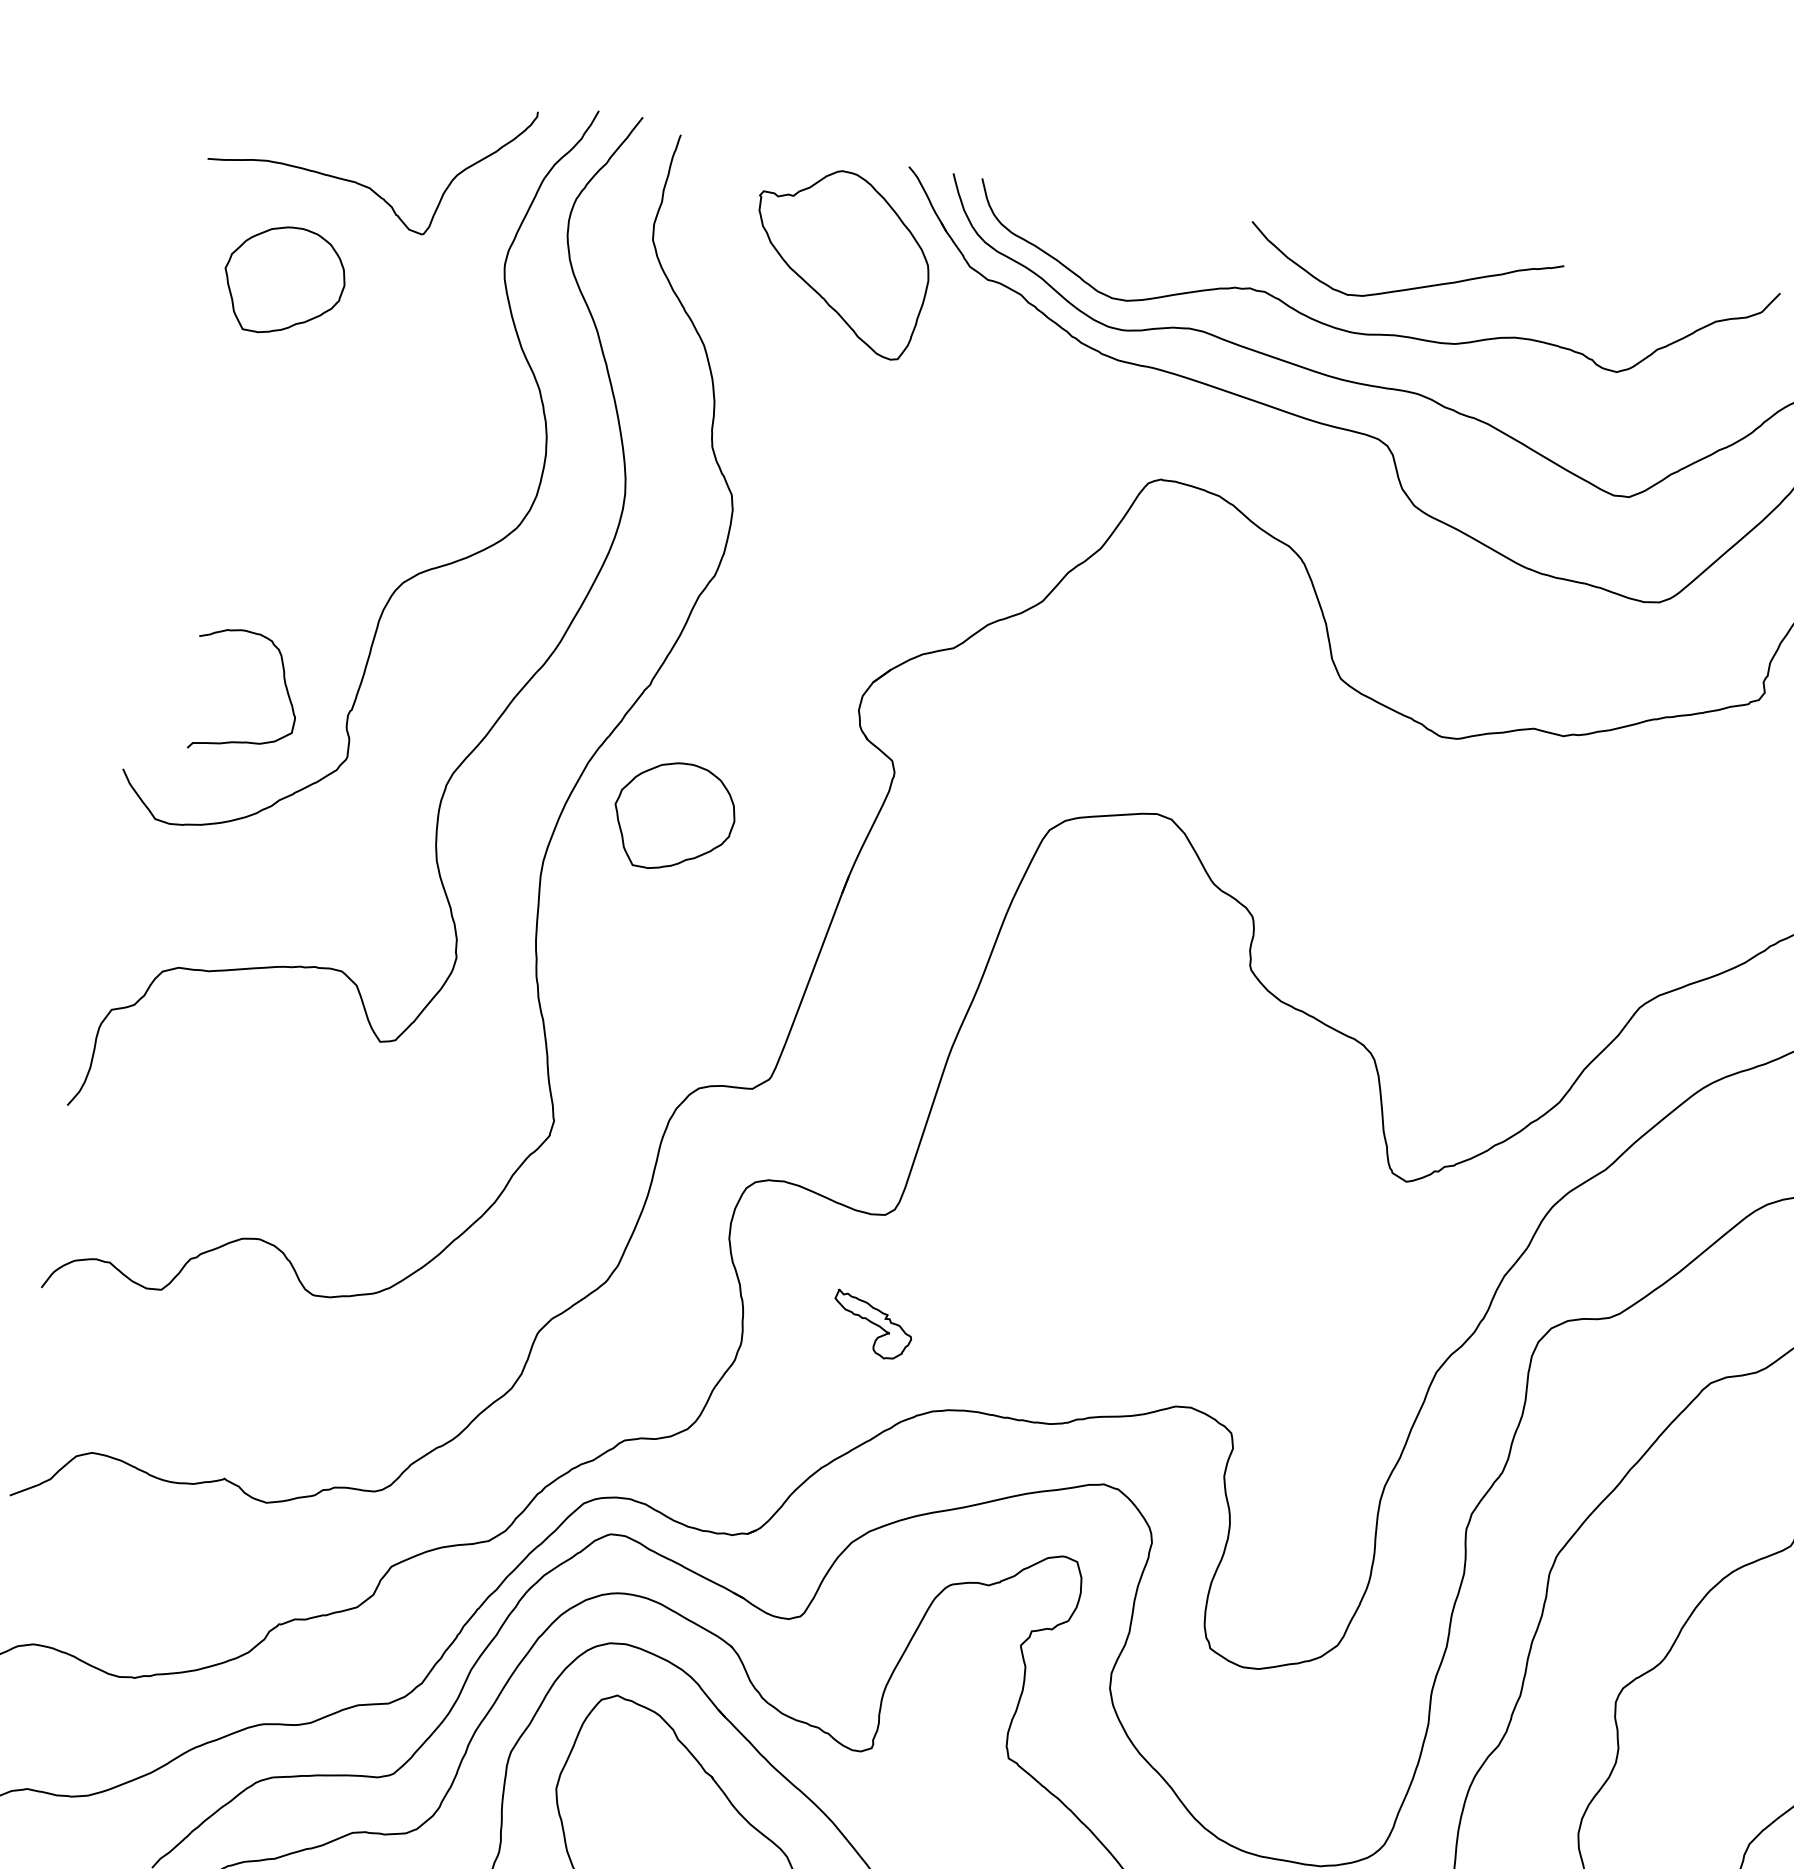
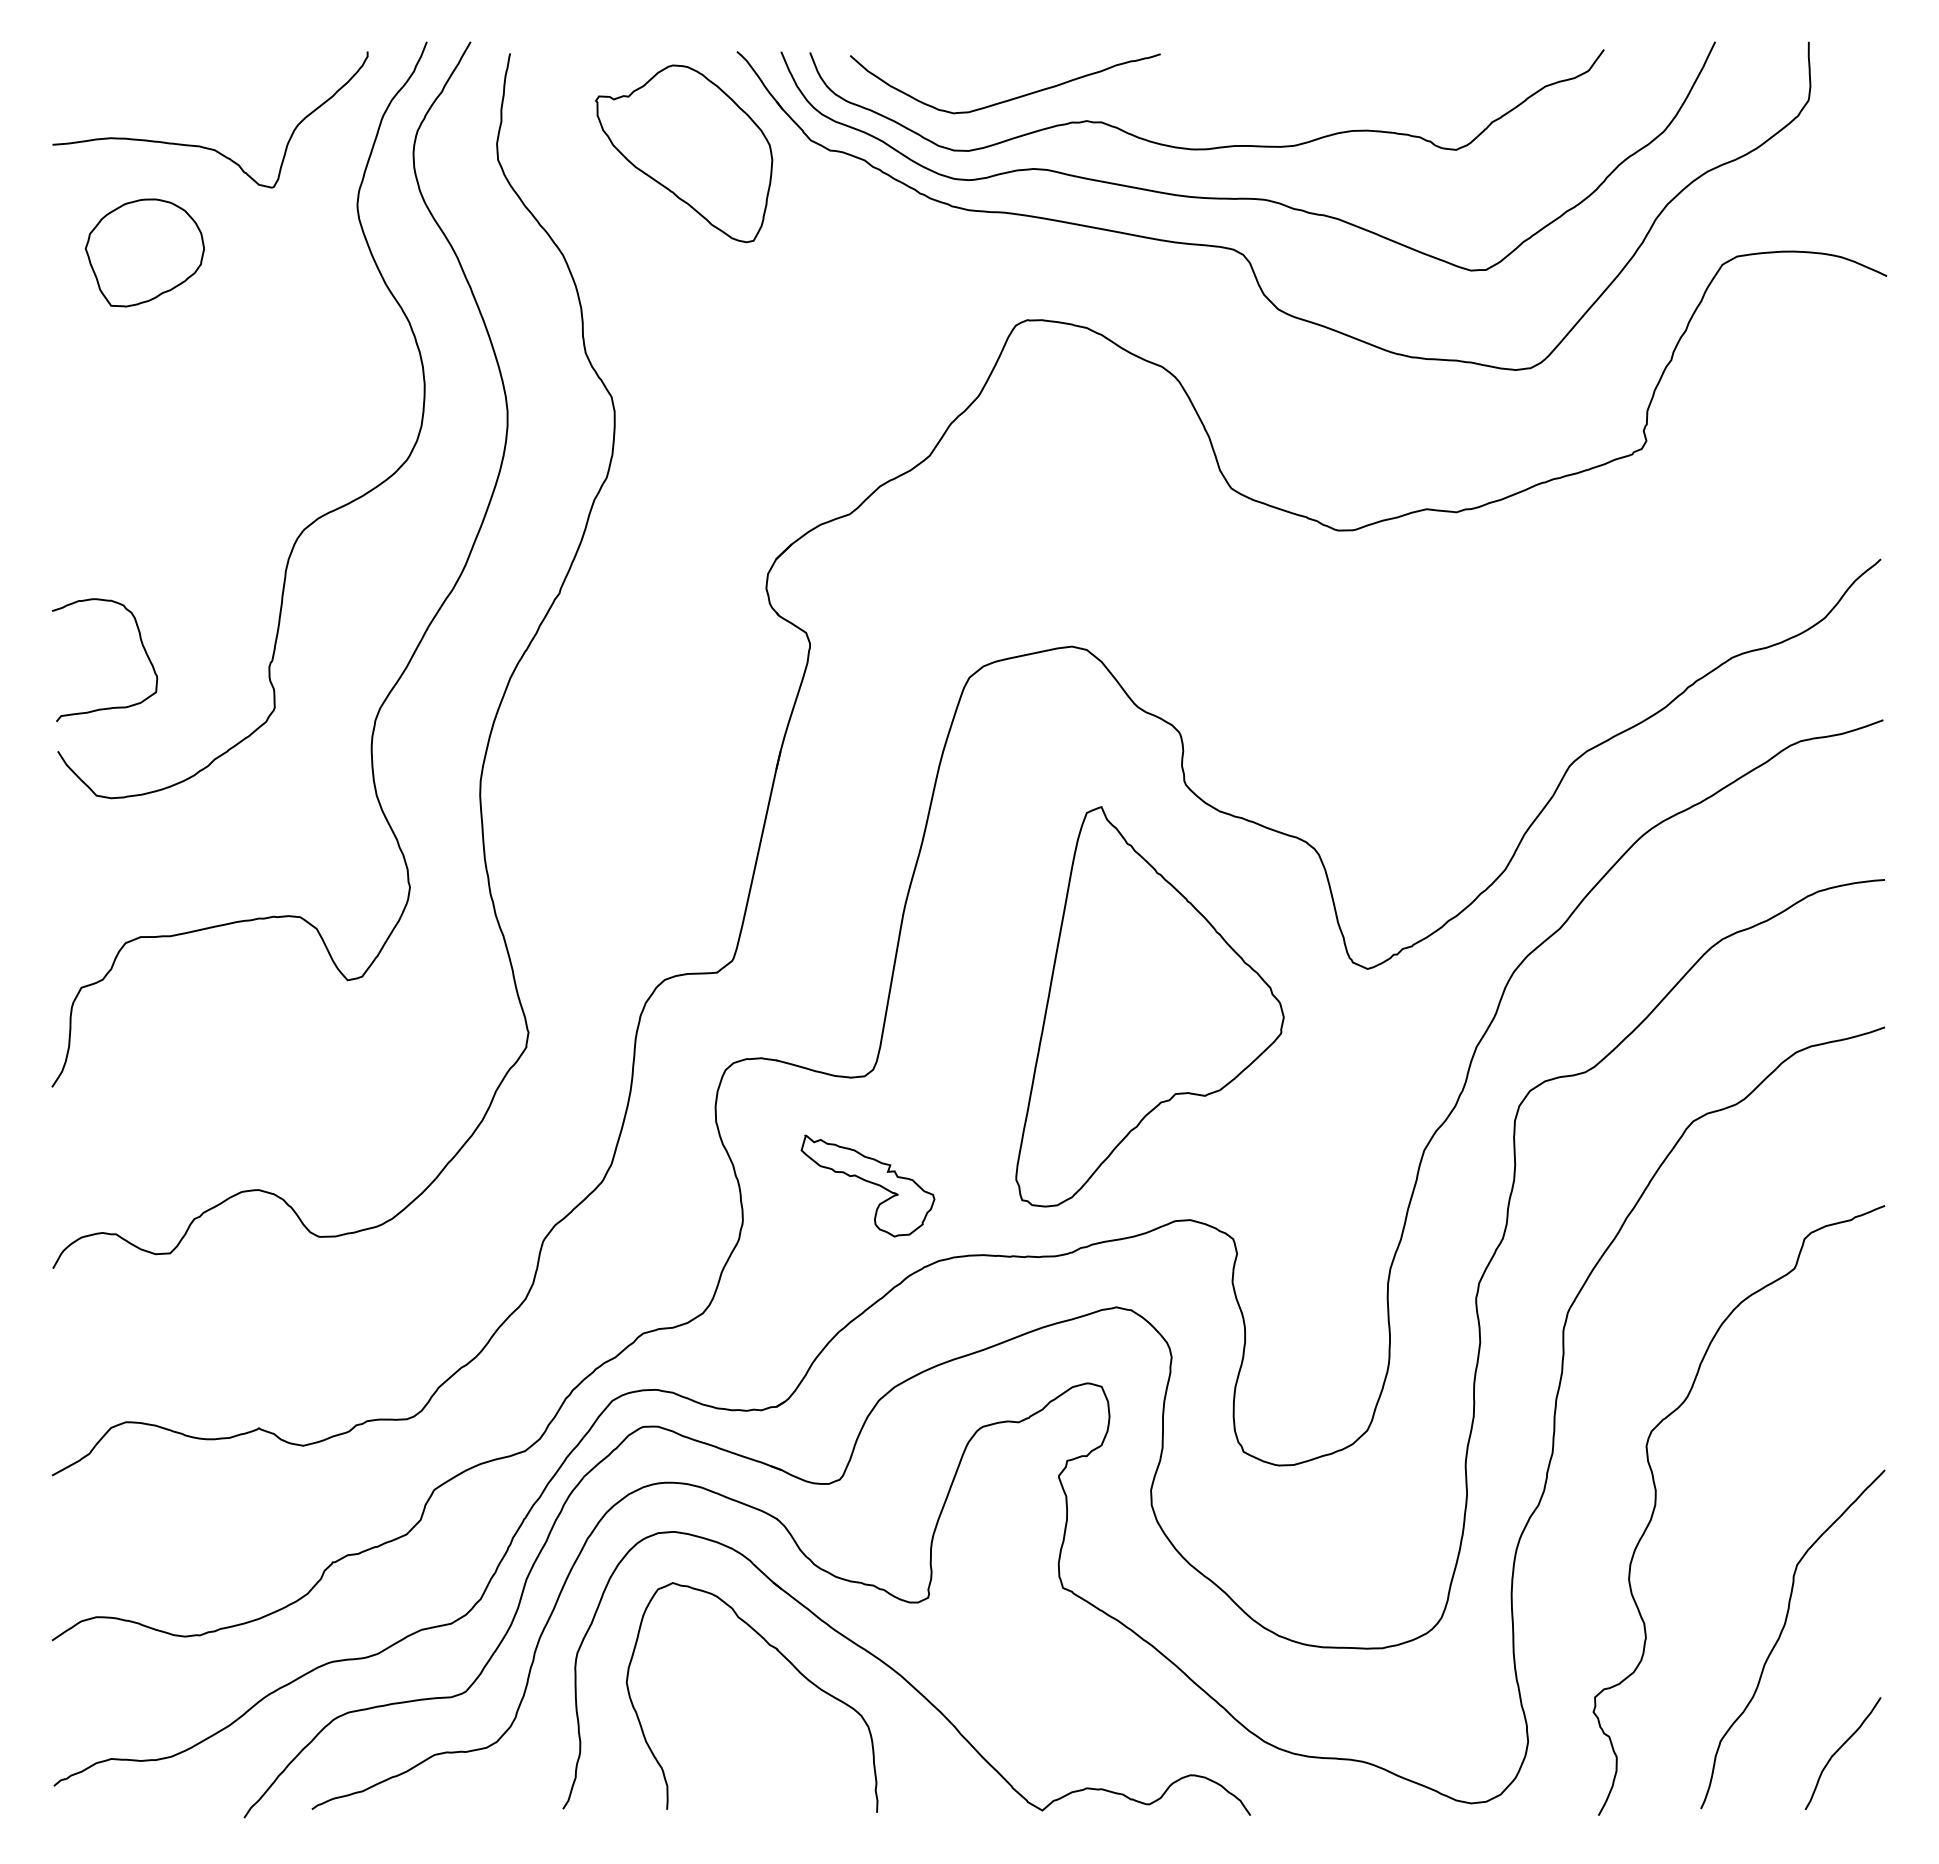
curve: (1403, 288) -> (1007, 99), moved
curve: (284, 686) -> (142, 647), moved
part: (673, 816) -> (601, 718), removed
part: (1181, 1187) -> (1149, 1006), added
part: (871, 1325) -> (867, 1185), size x1.67

